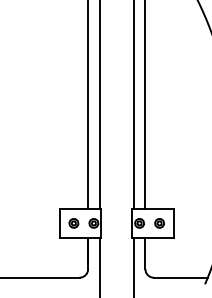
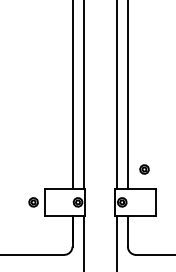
part: (73, 223) -> (33, 202), moved
part: (159, 223) -> (144, 169), moved

